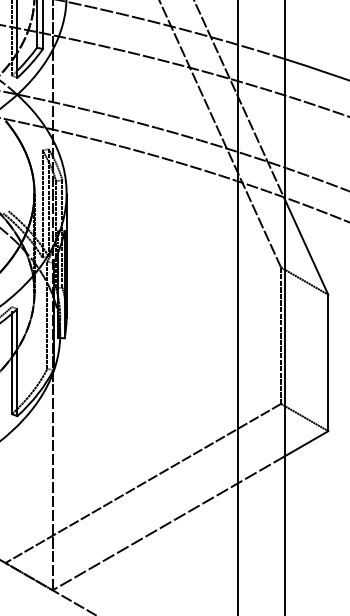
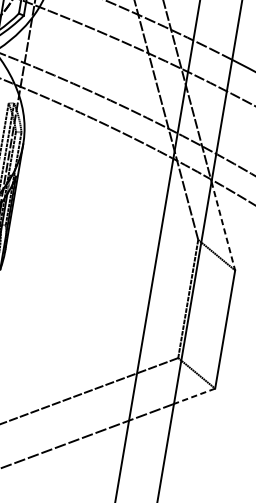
line: (306, 247) -> (223, 226), solid -> dashed
line: (306, 443) -> (194, 396), solid -> dashed

